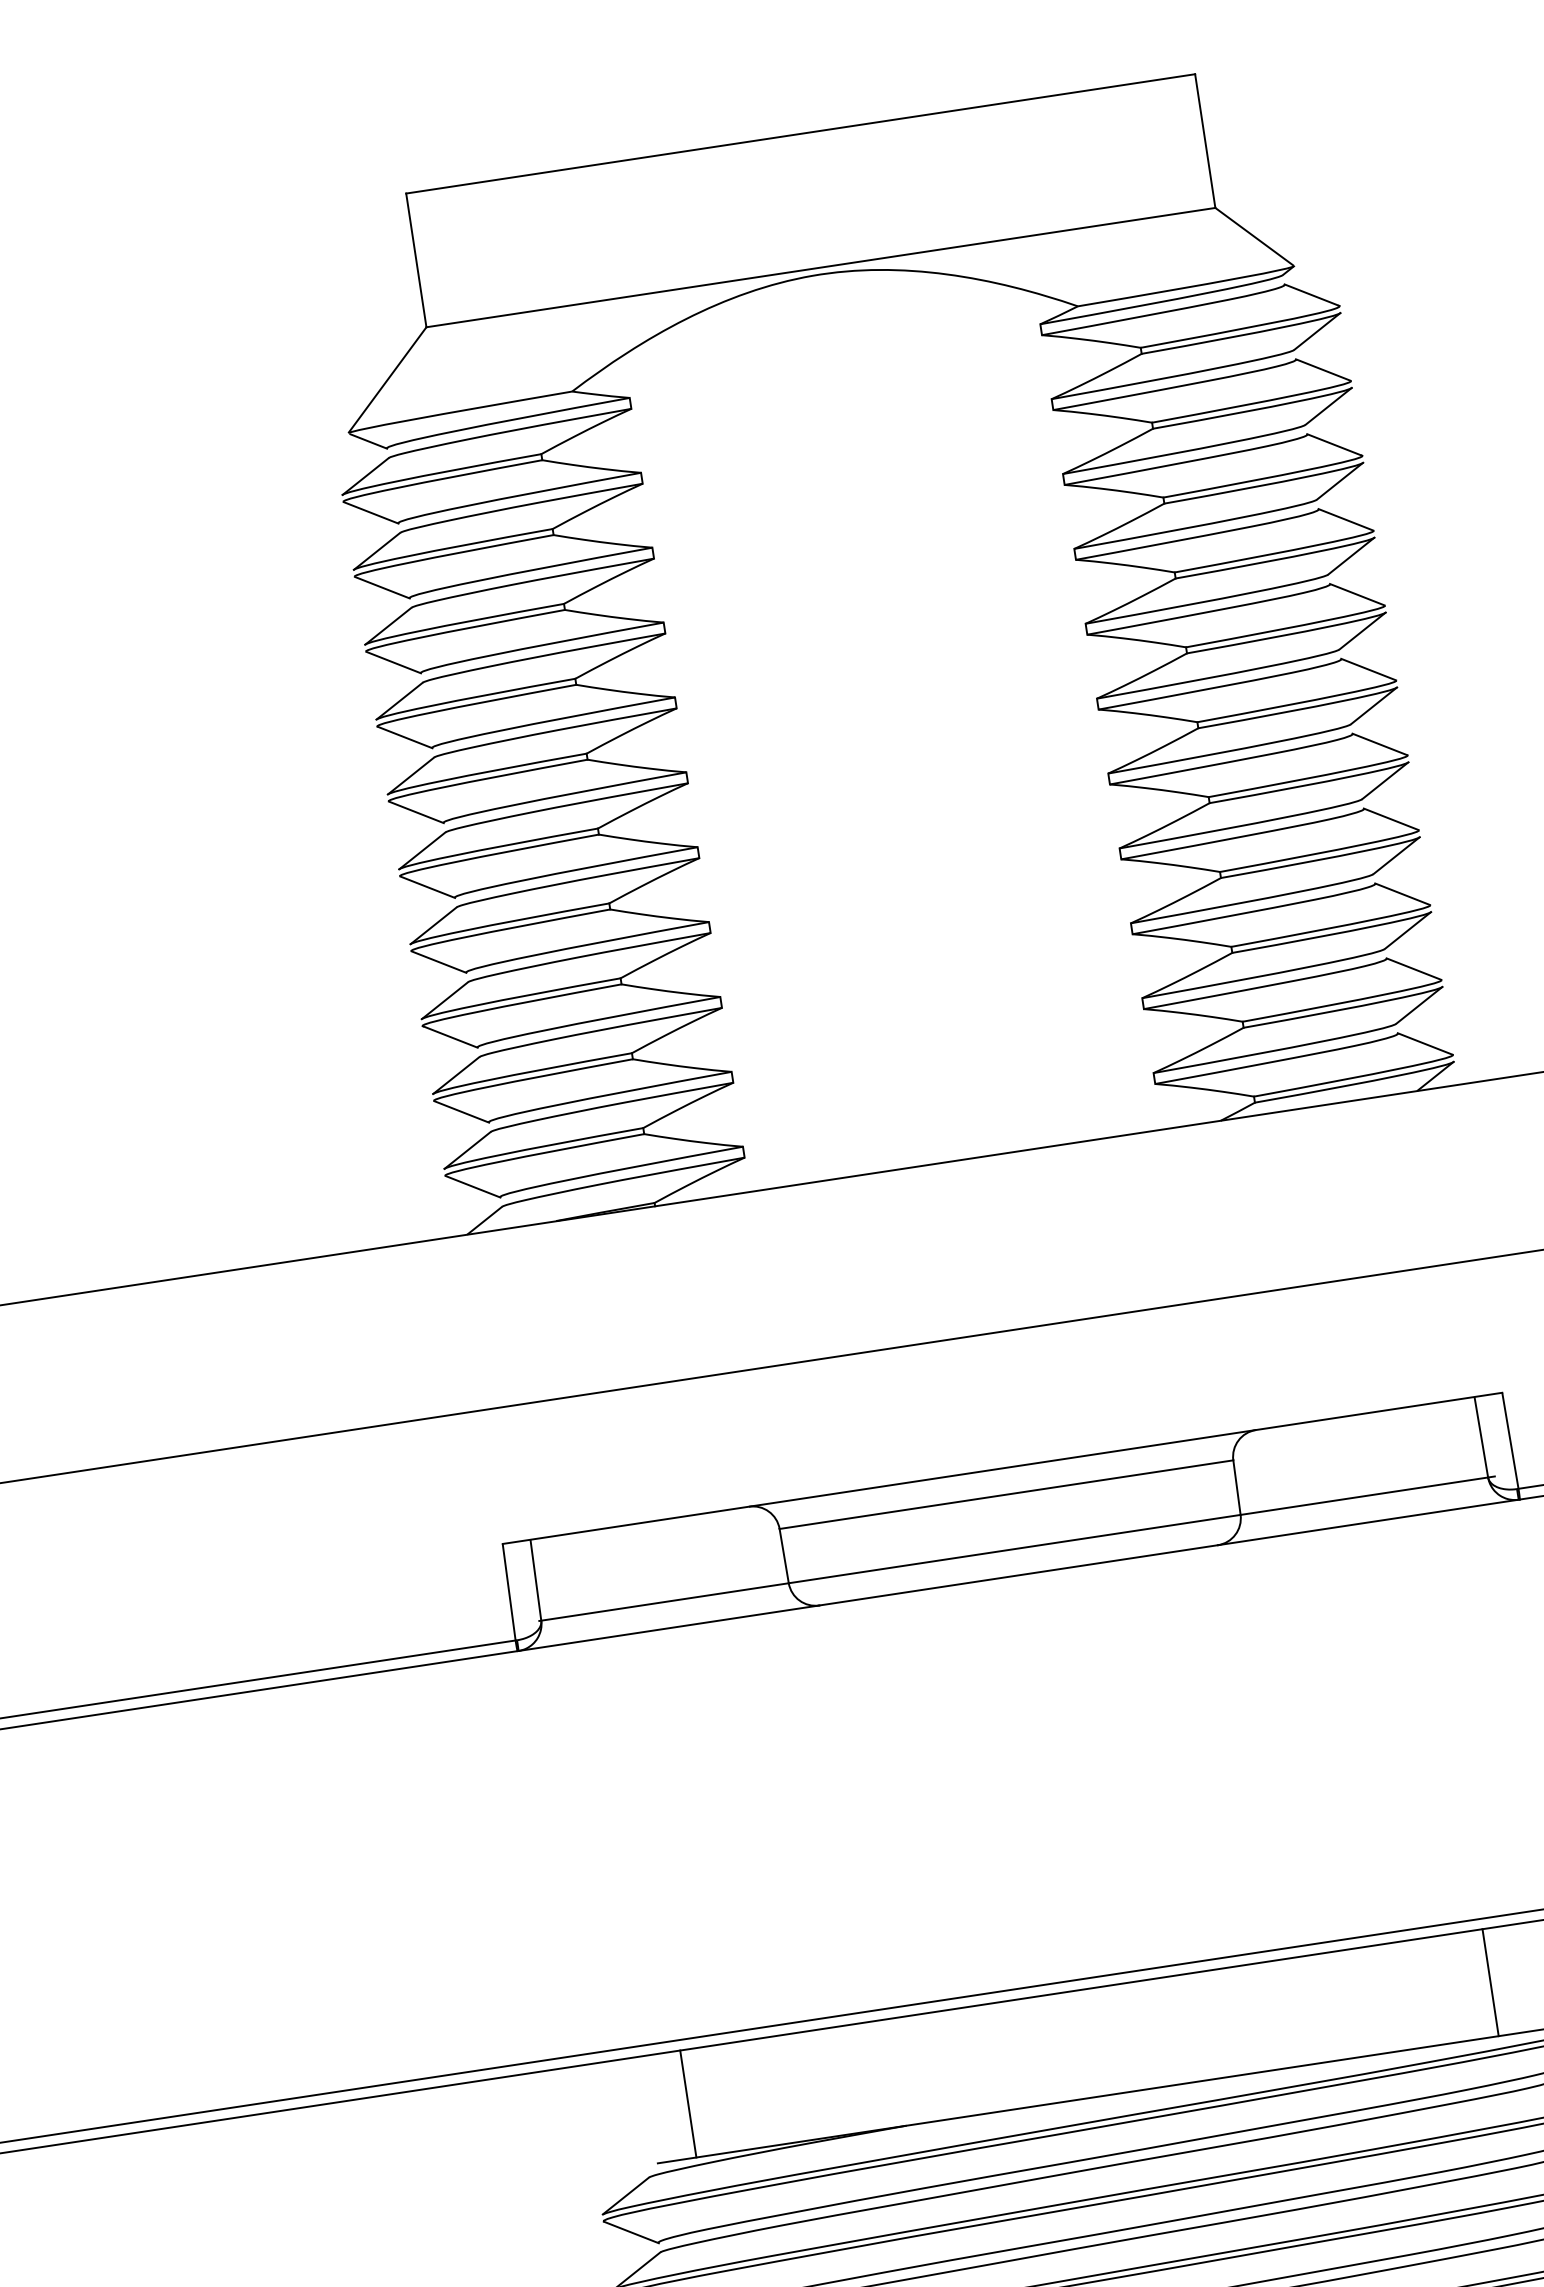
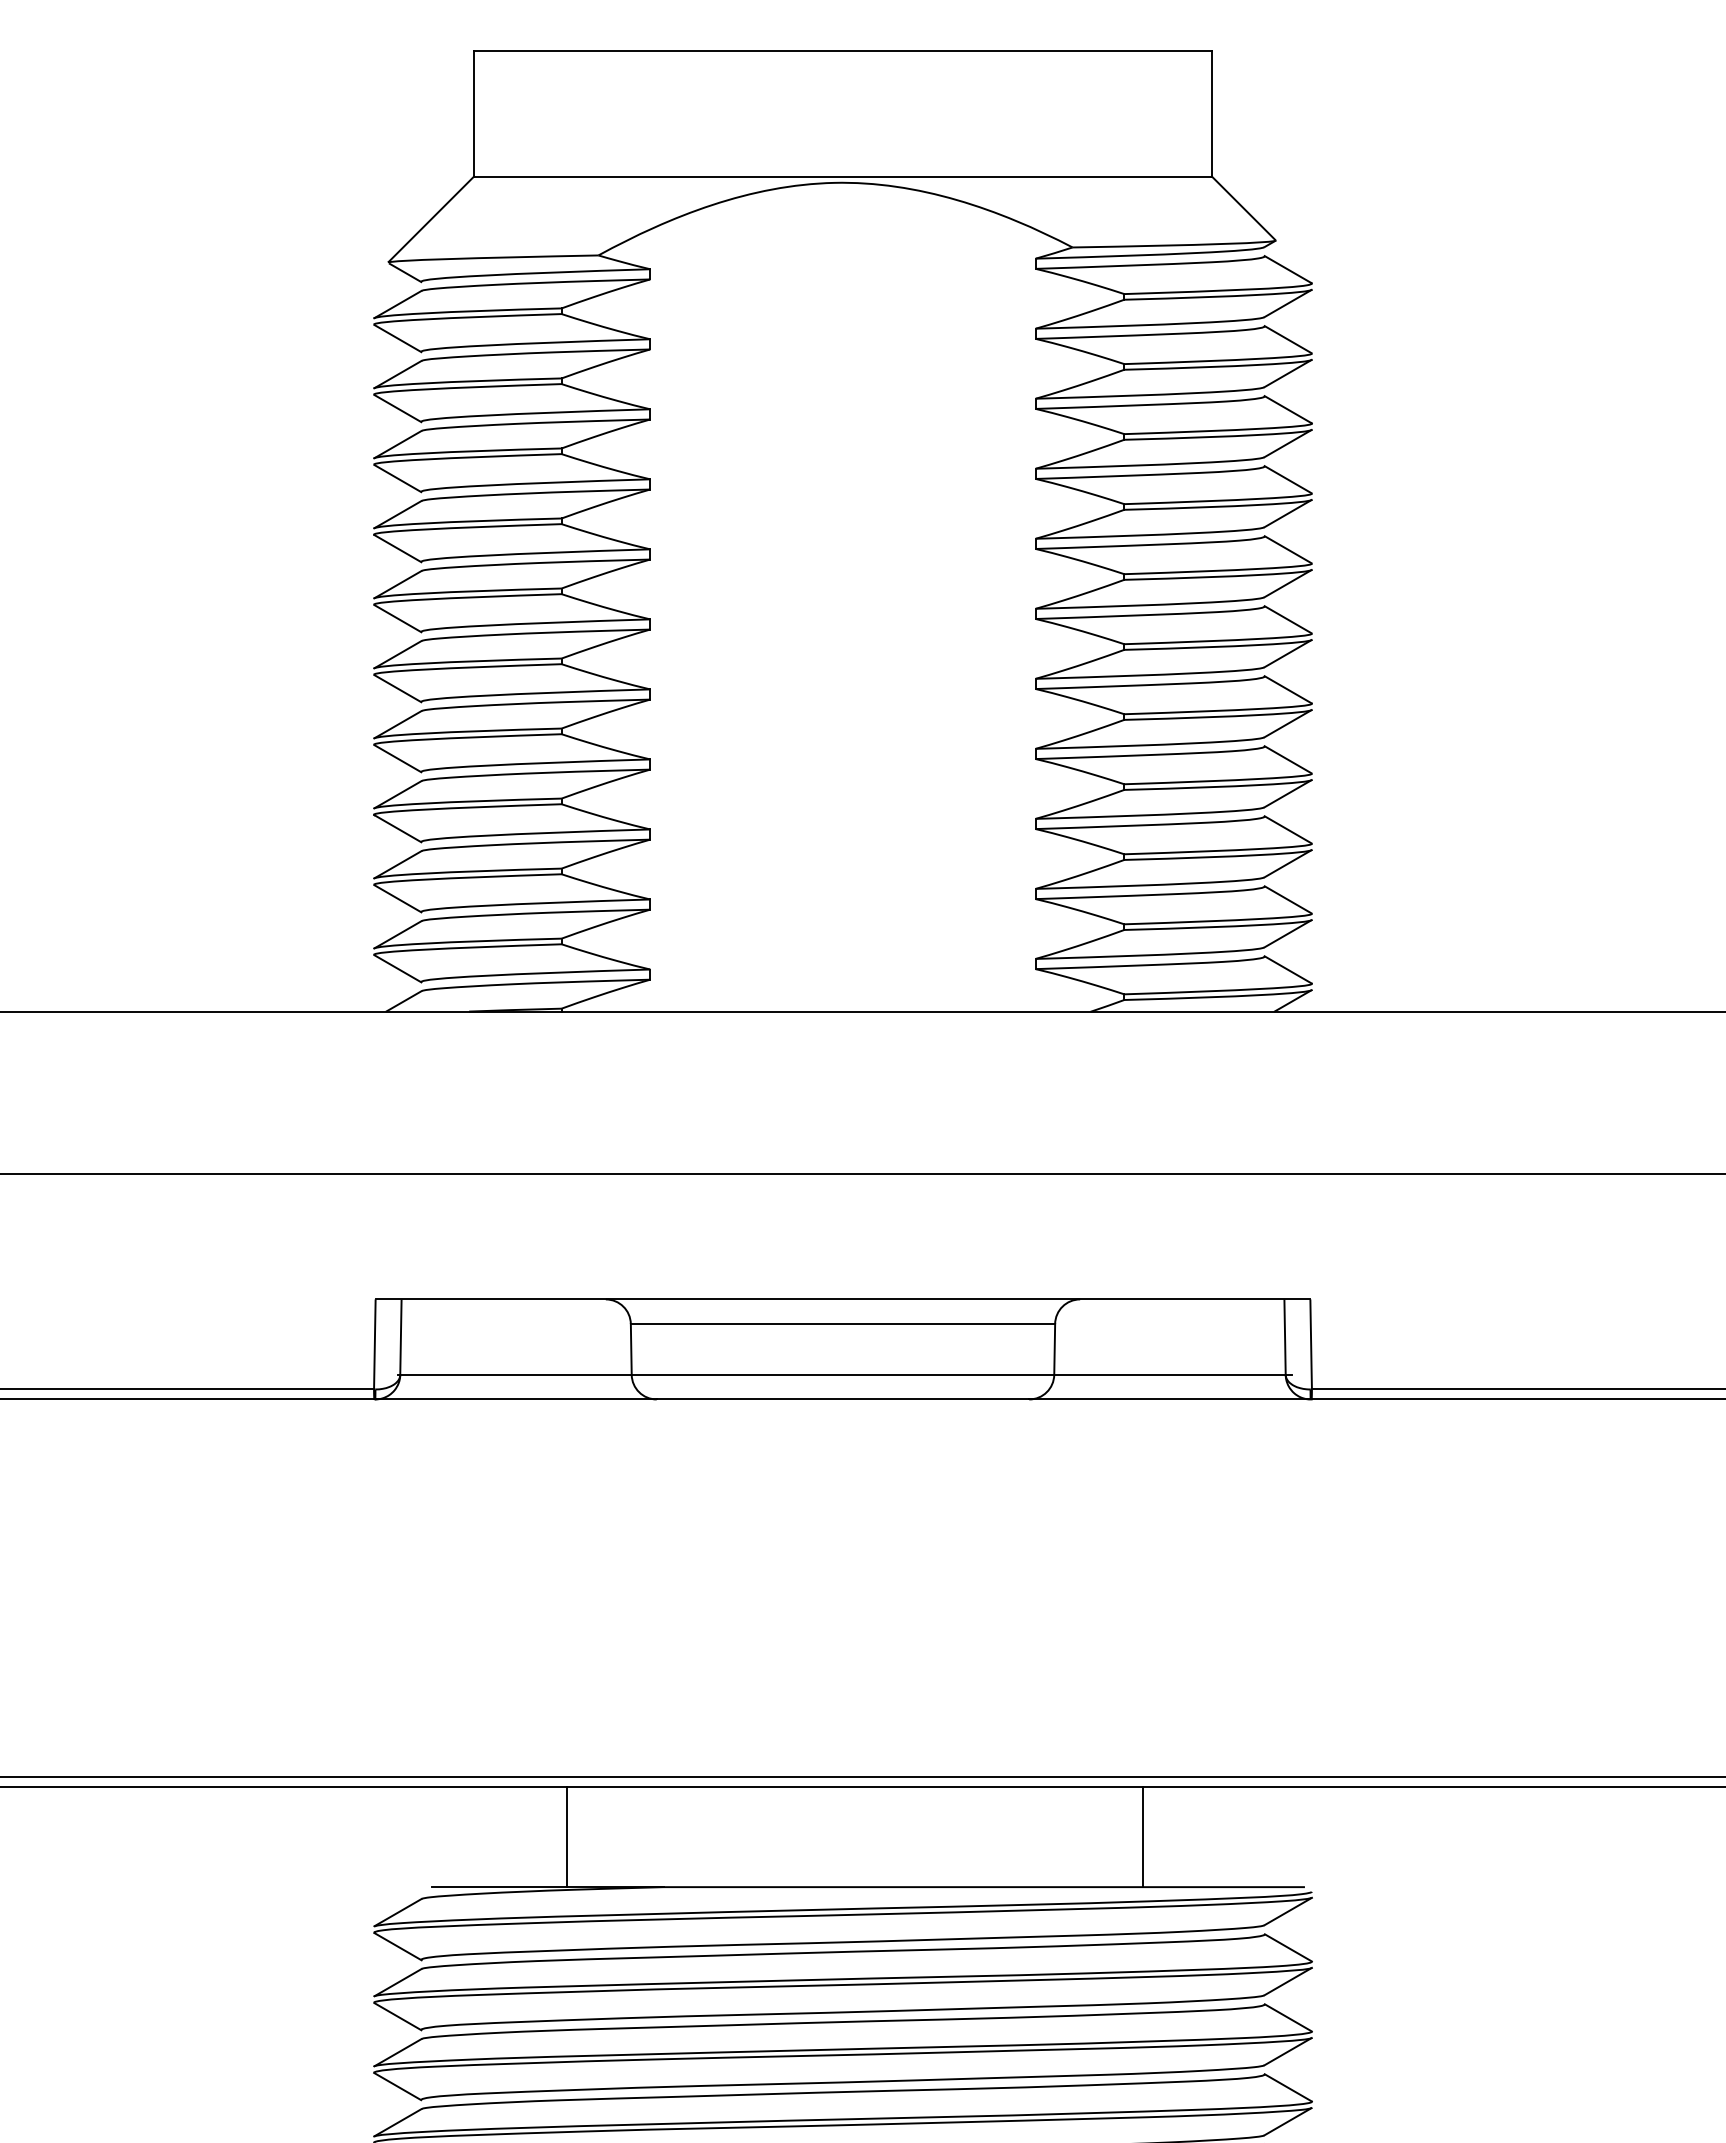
line: (1491, 1983) -> (1143, 1837), moved
line: (687, 2104) -> (566, 1837), moved

